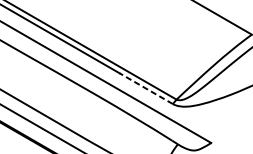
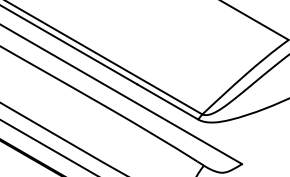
line: (146, 88) -> (167, 101), dashed -> solid

